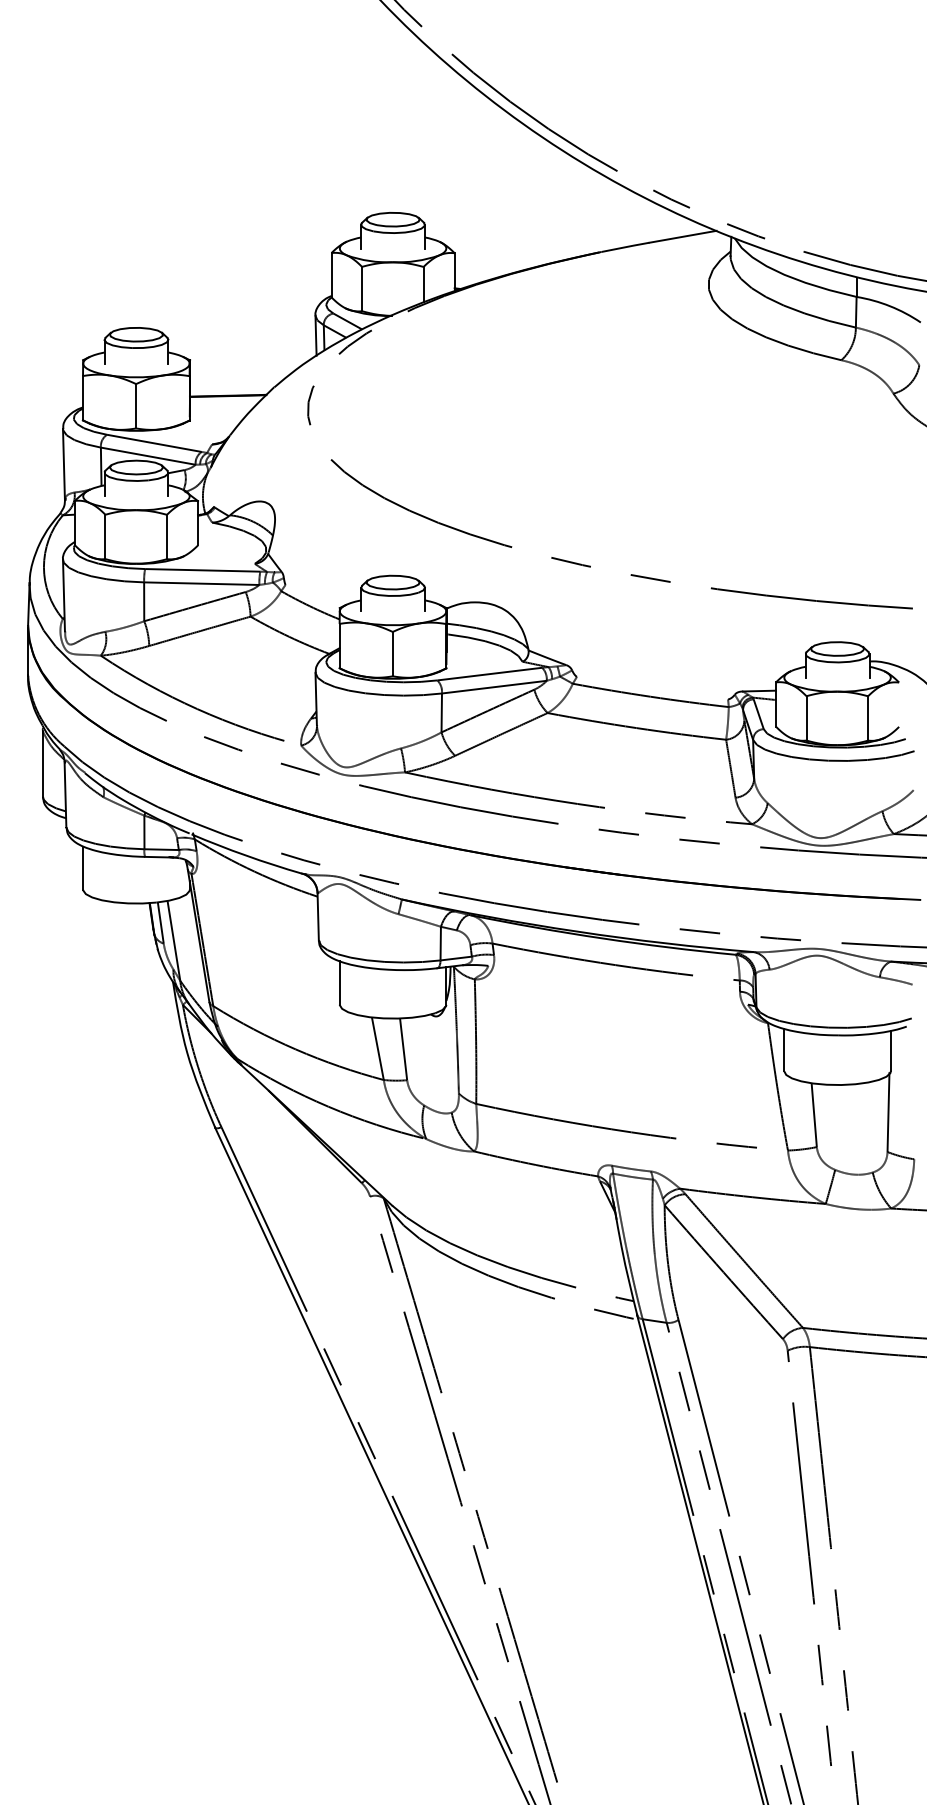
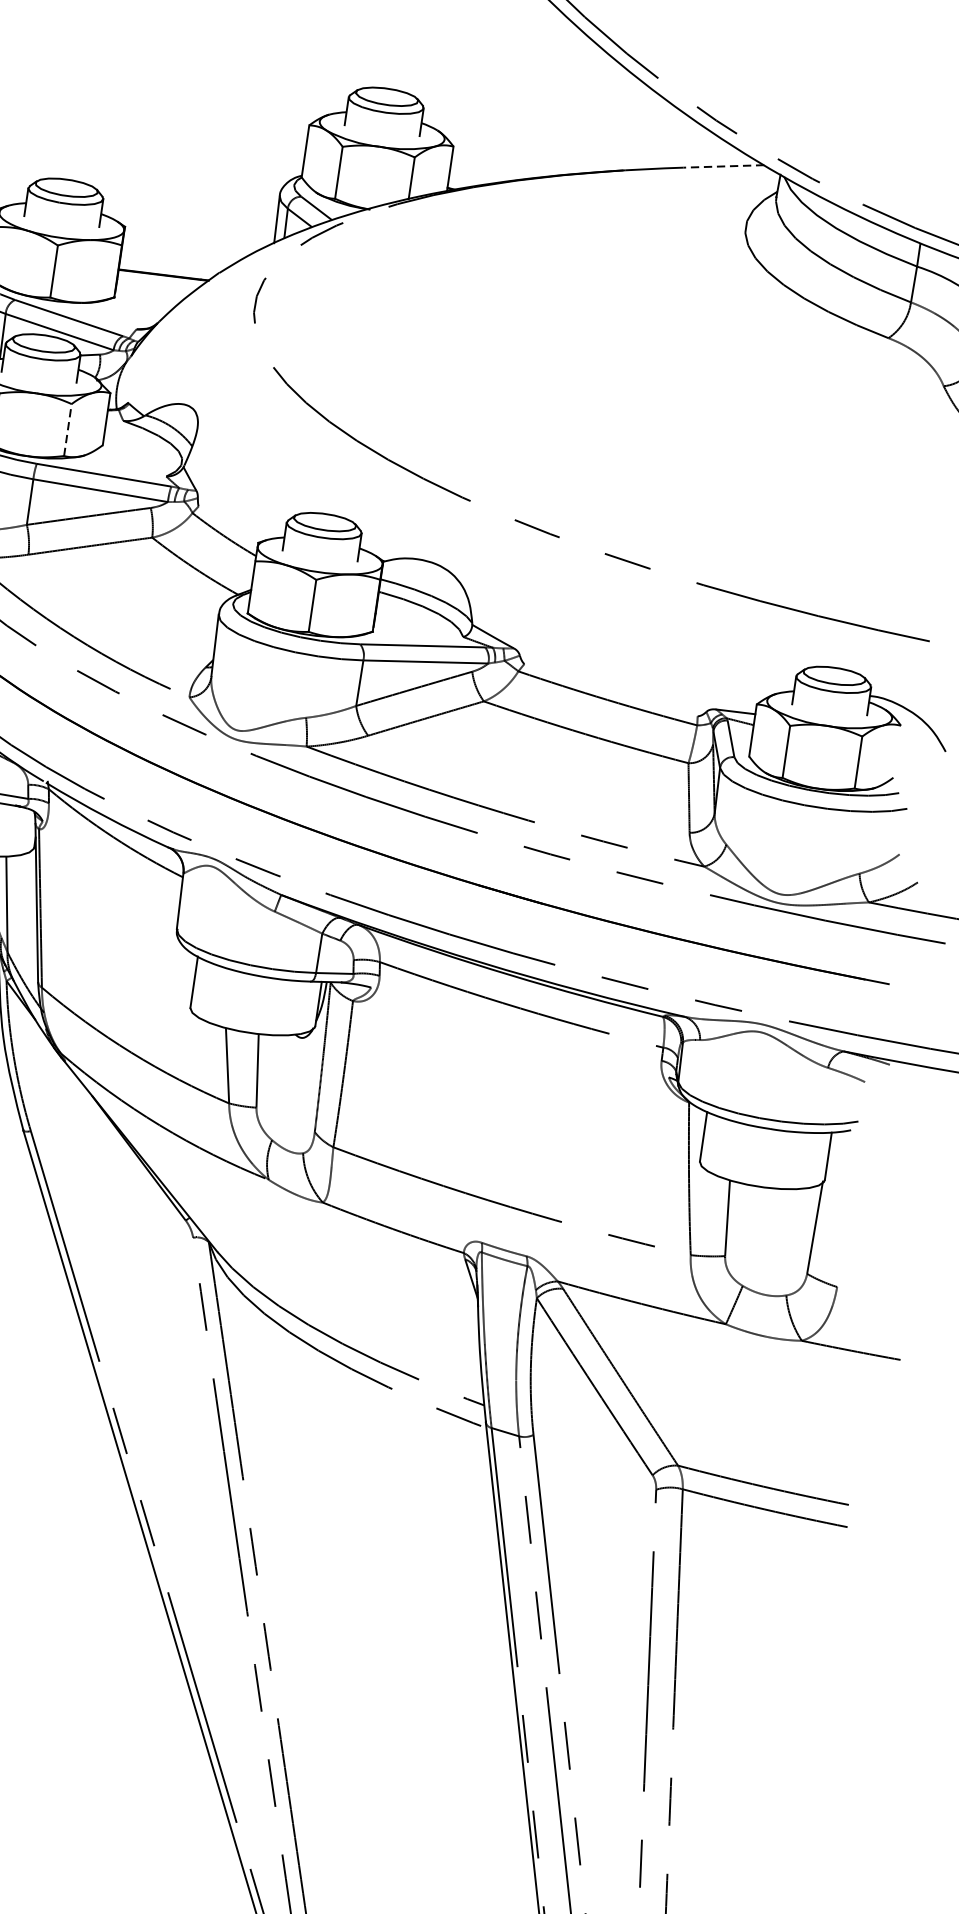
line: (682, 236) -> (723, 165), solid -> dashed
line: (166, 536) -> (67, 429), solid -> dashed

